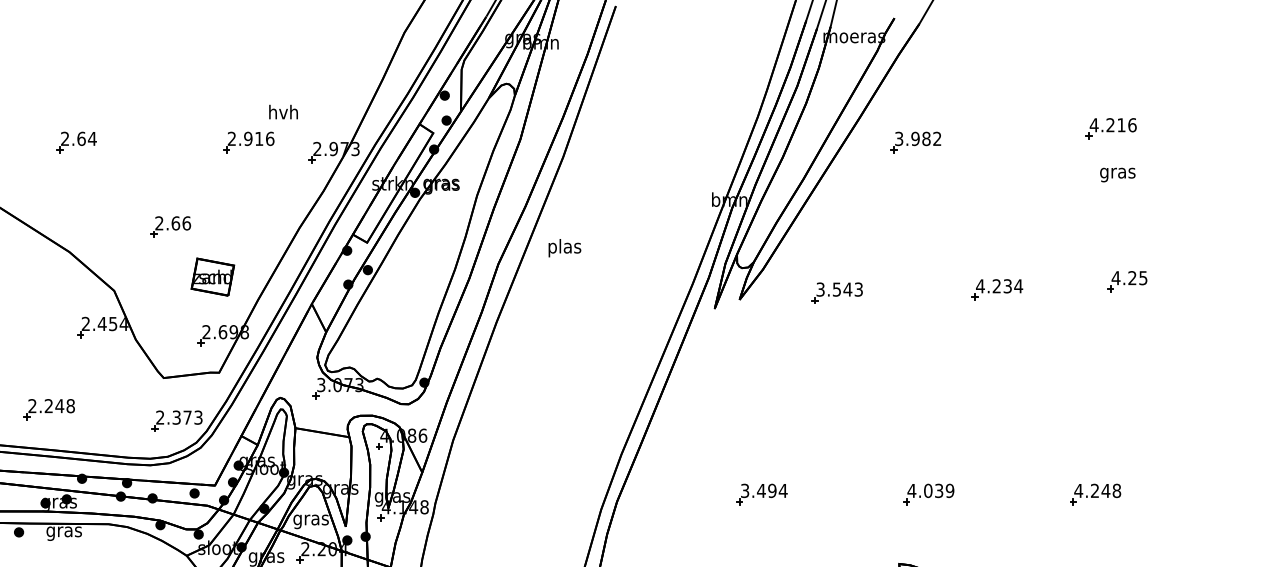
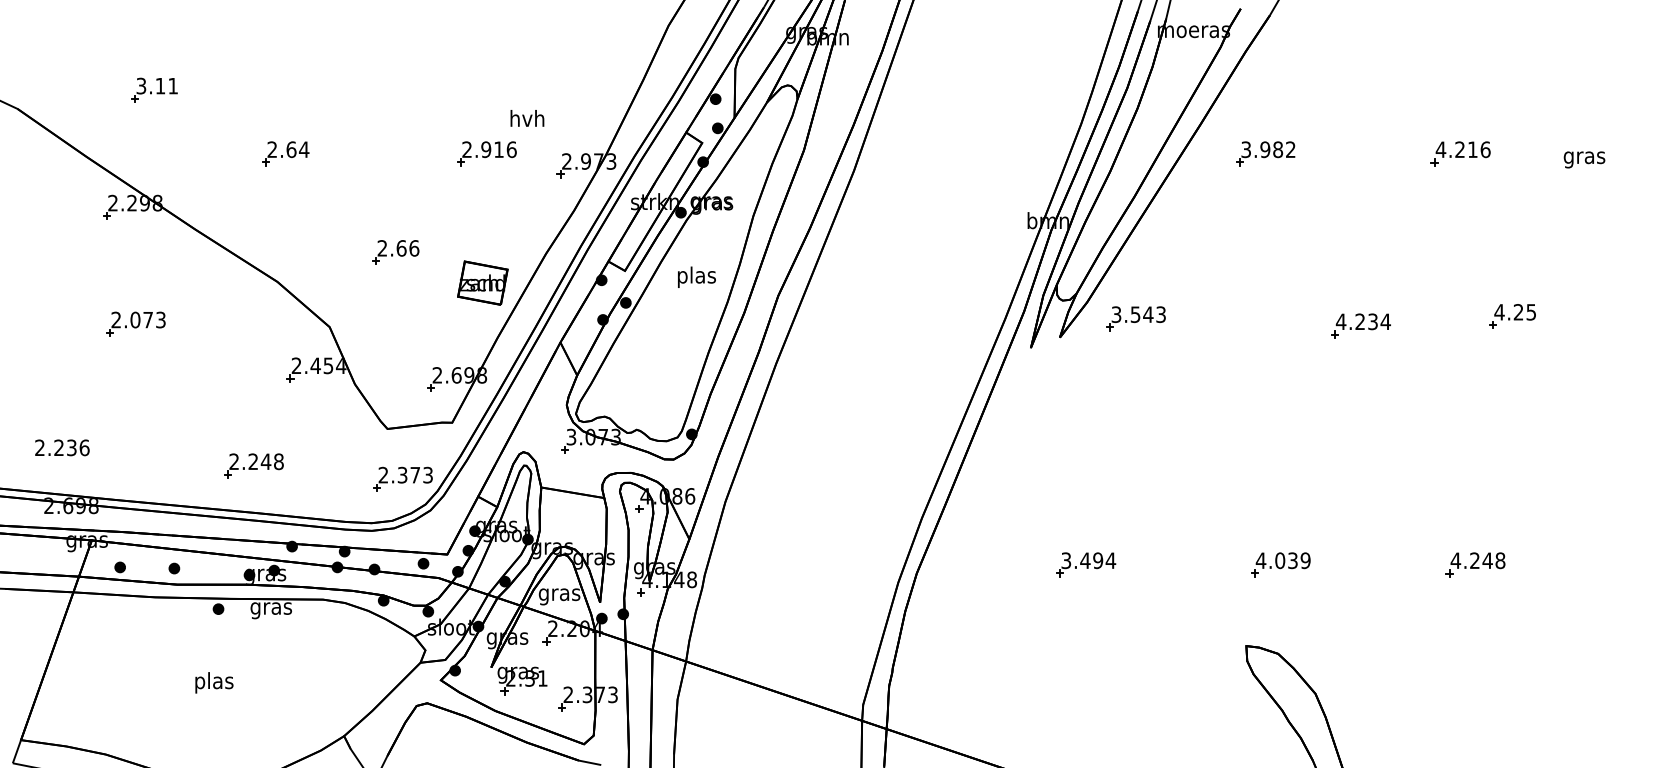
part: (1110, 128) -> (1460, 153), moved
text: (1117, 174) -> (1584, 159), moved
text: (564, 247) -> (696, 276), moved
part: (212, 276) -> (482, 282), moved
part: (836, 292) -> (1135, 318), moved

